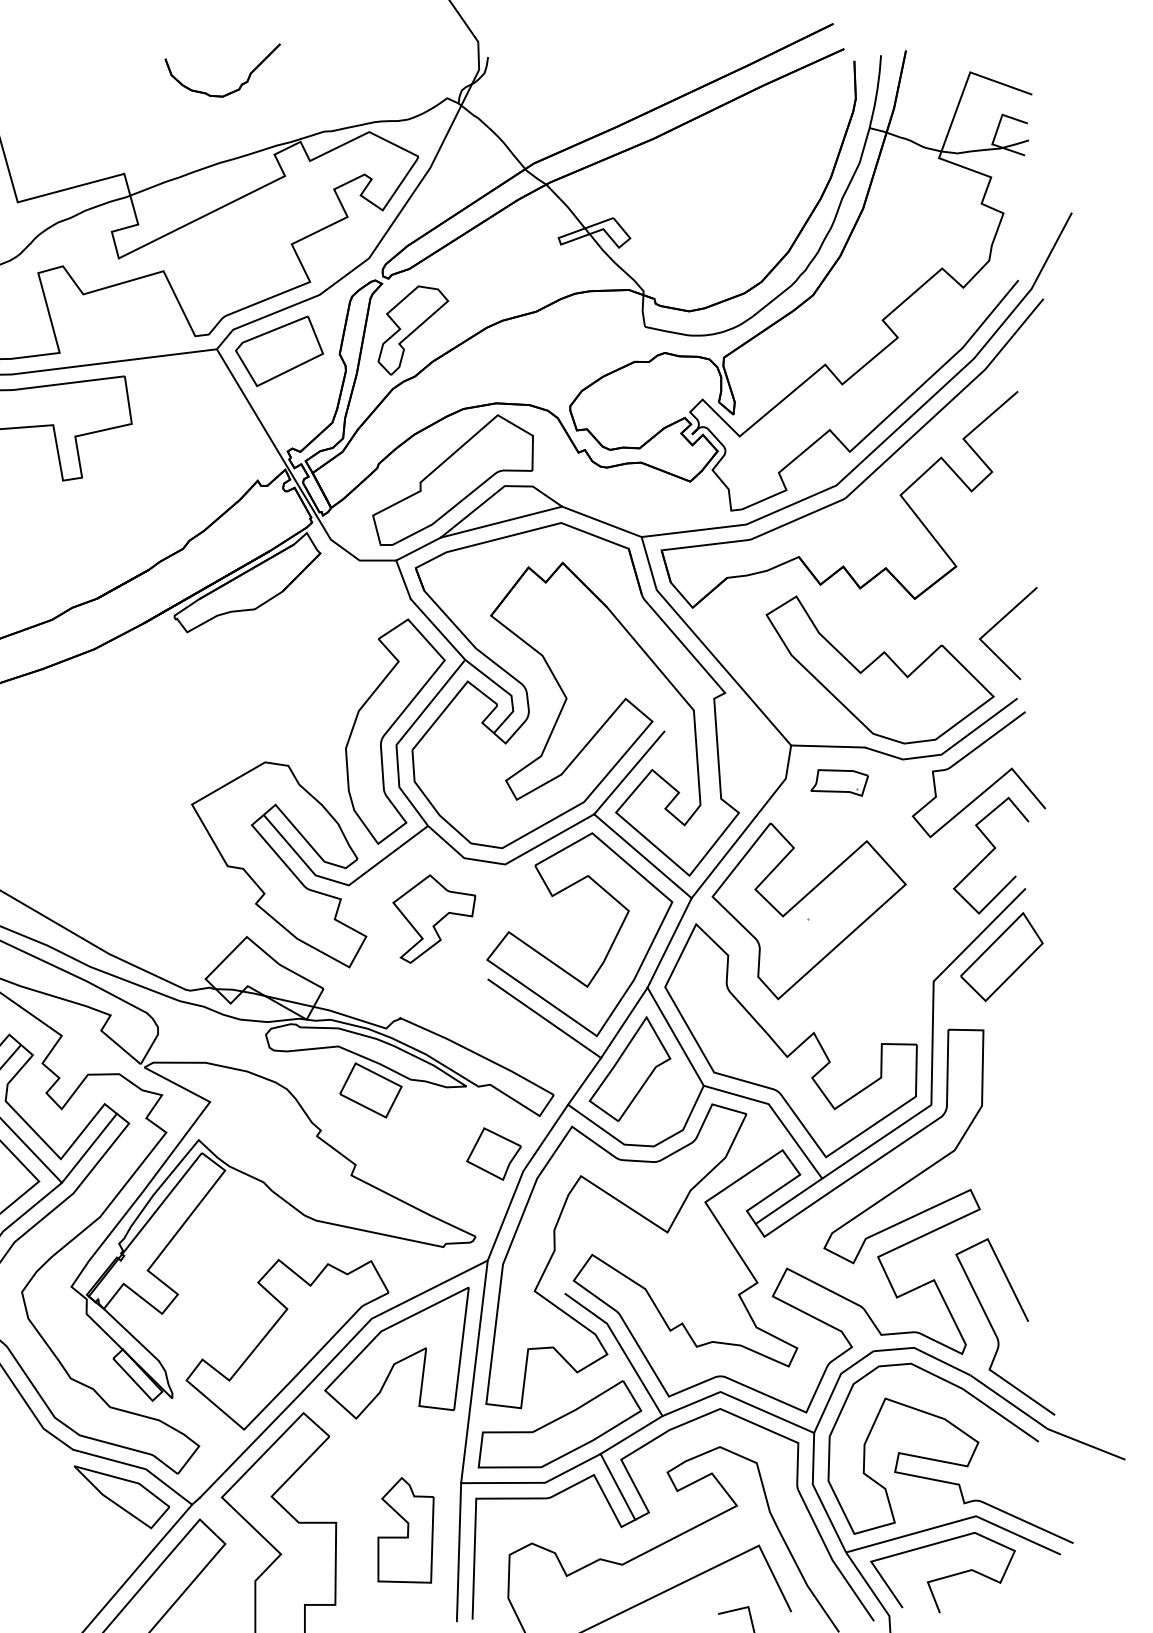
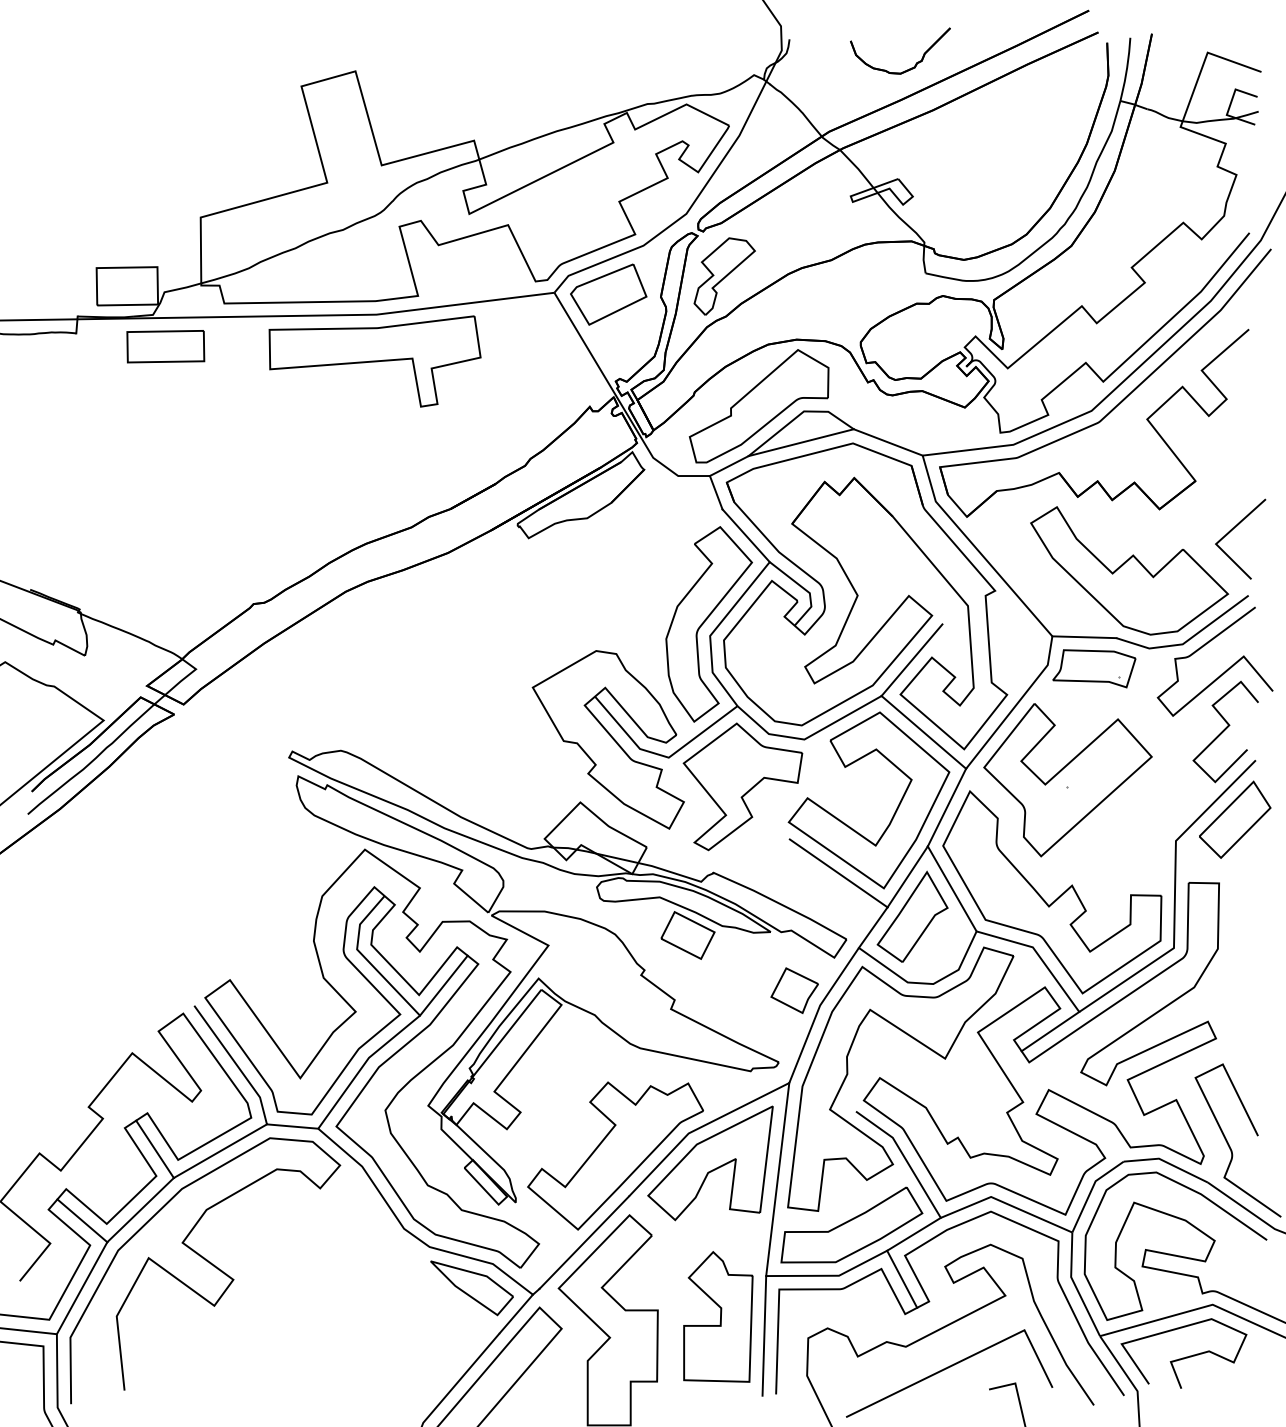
part: (240, 84) -> (915, 63), moved
part: (839, 782) -> (1094, 668), size x1.67
part: (433, 918) -> (742, 786), size x1.67
part: (406, 1529) -> (718, 1316), size x1.43

